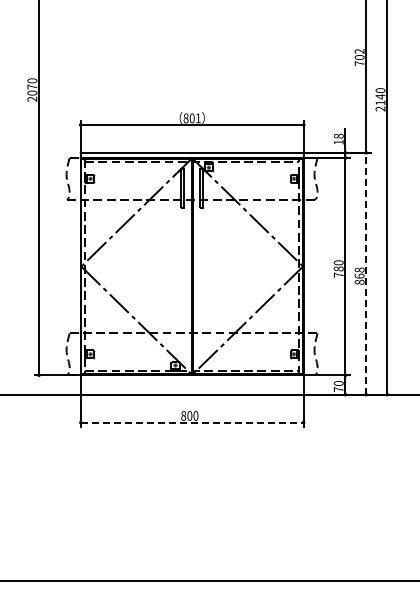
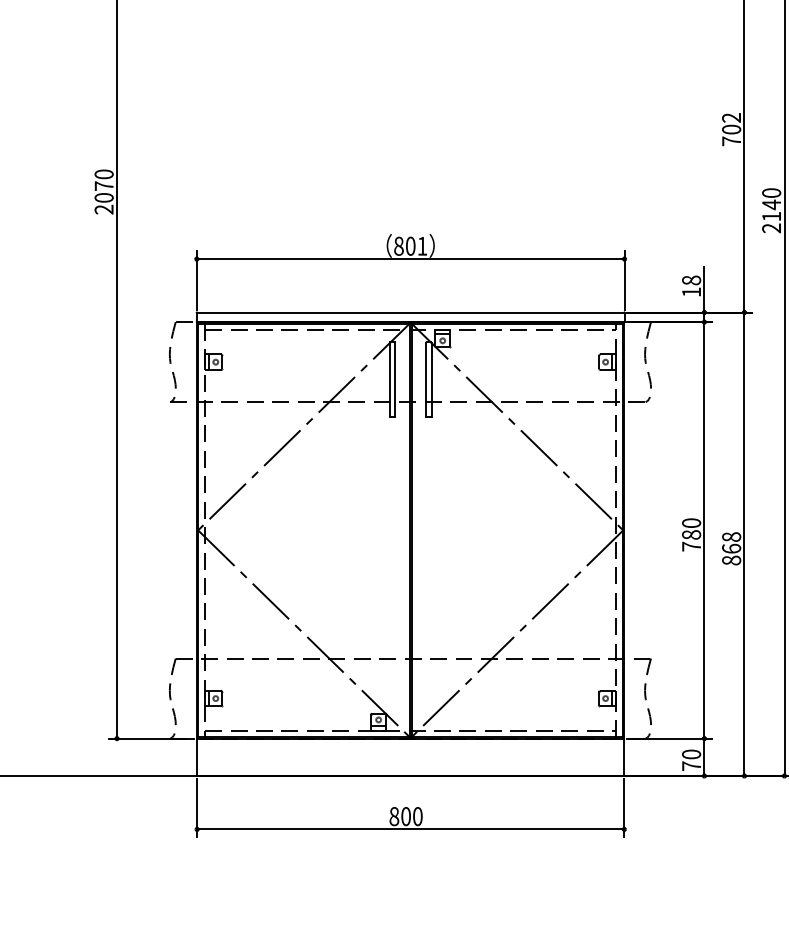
line: (366, 273) -> (744, 543), dashed -> solid
line: (192, 422) -> (411, 829), dashed -> solid

